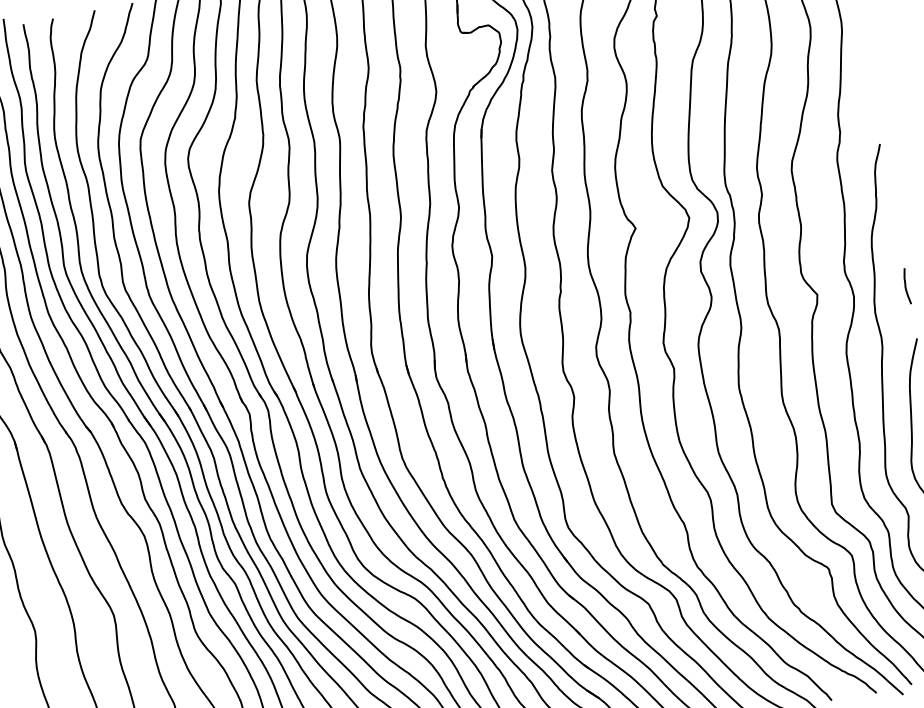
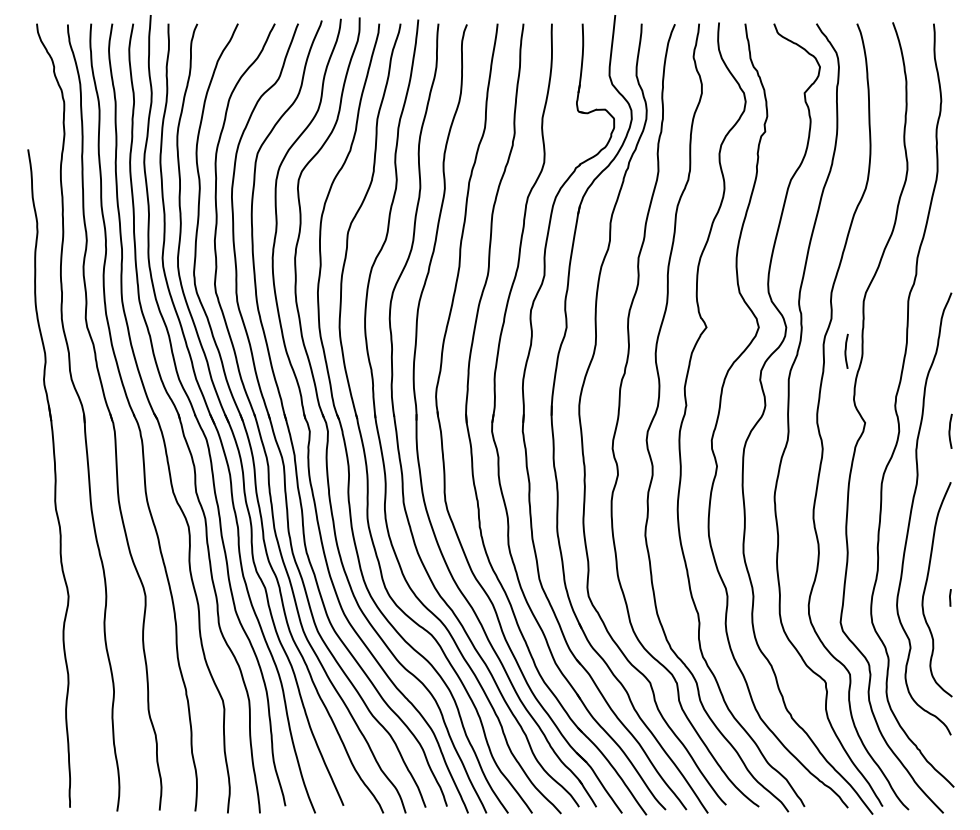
curve: (783, 224) -> (846, 350), added

